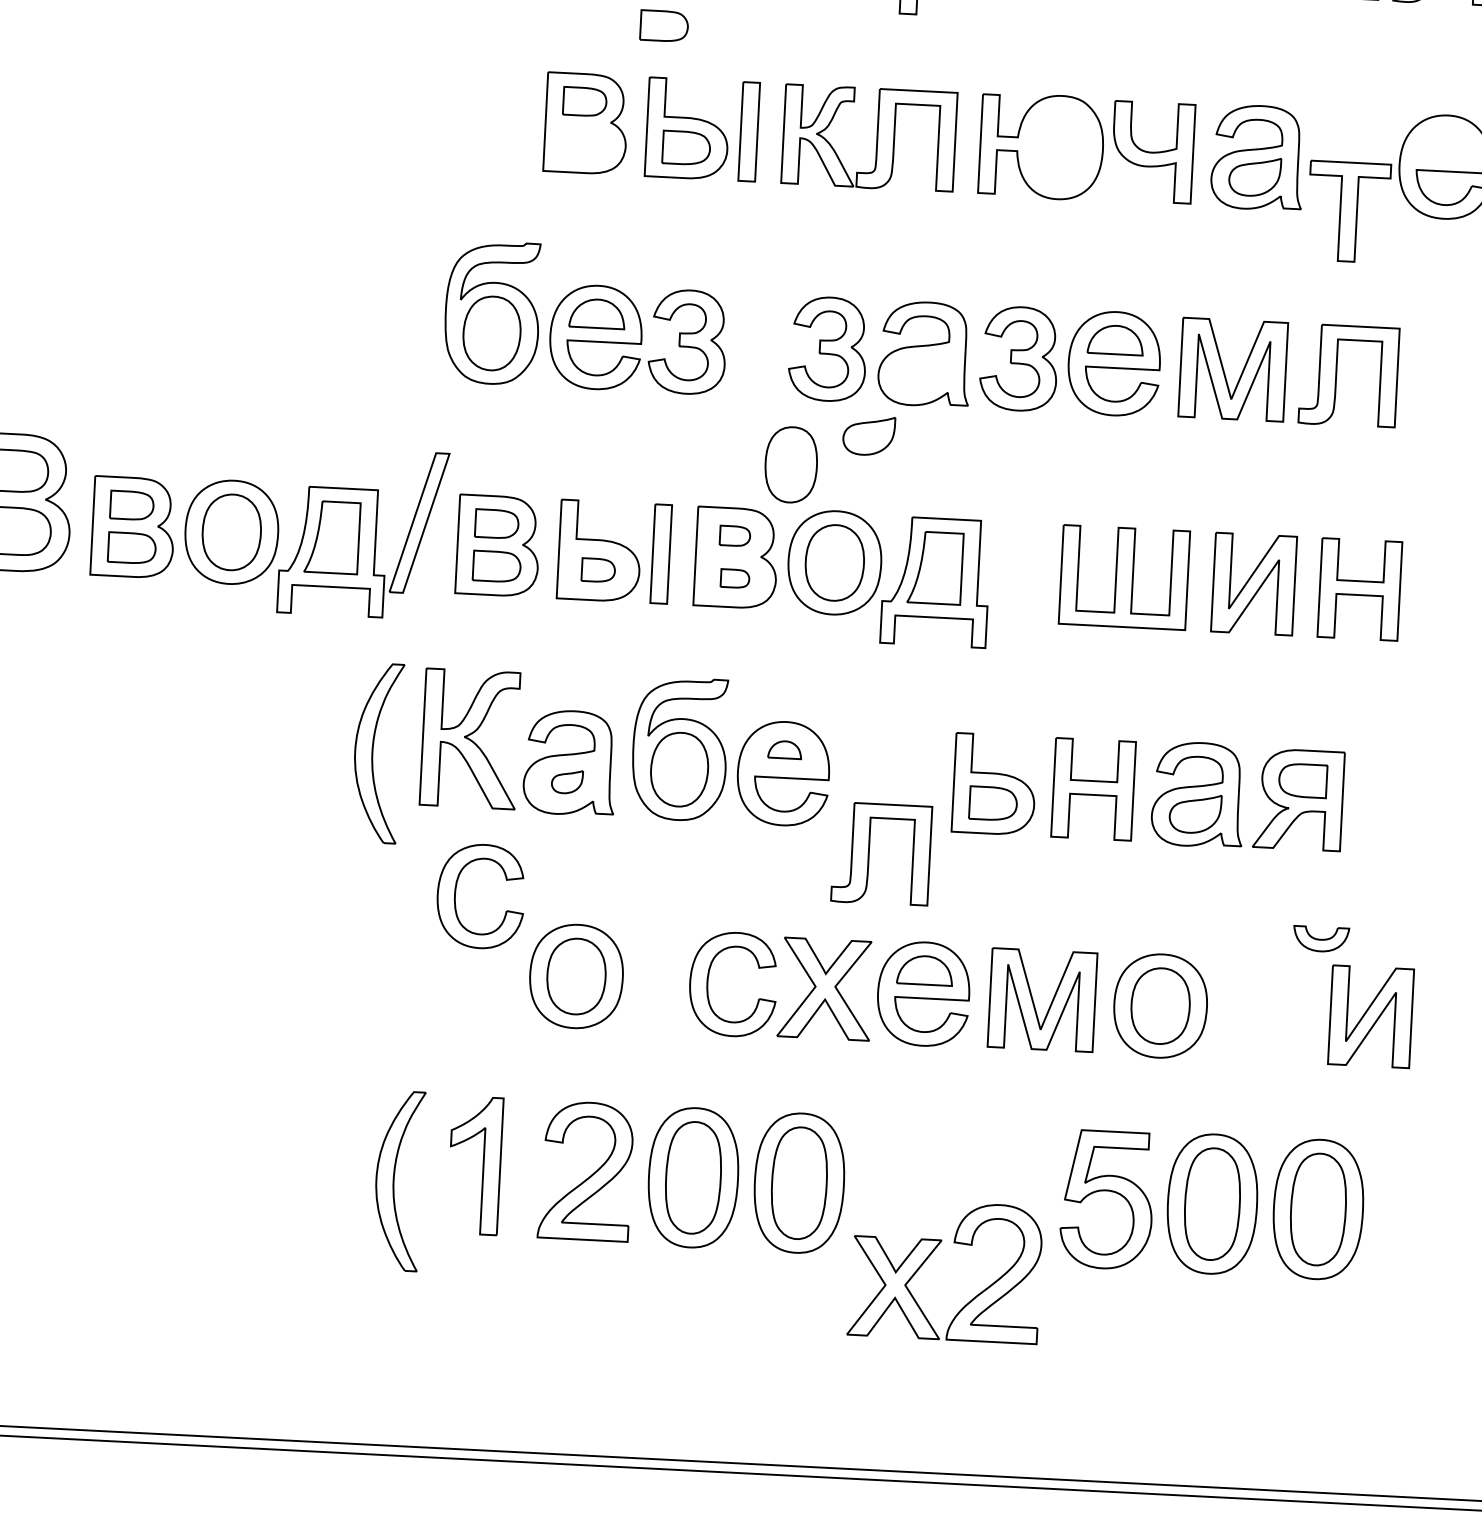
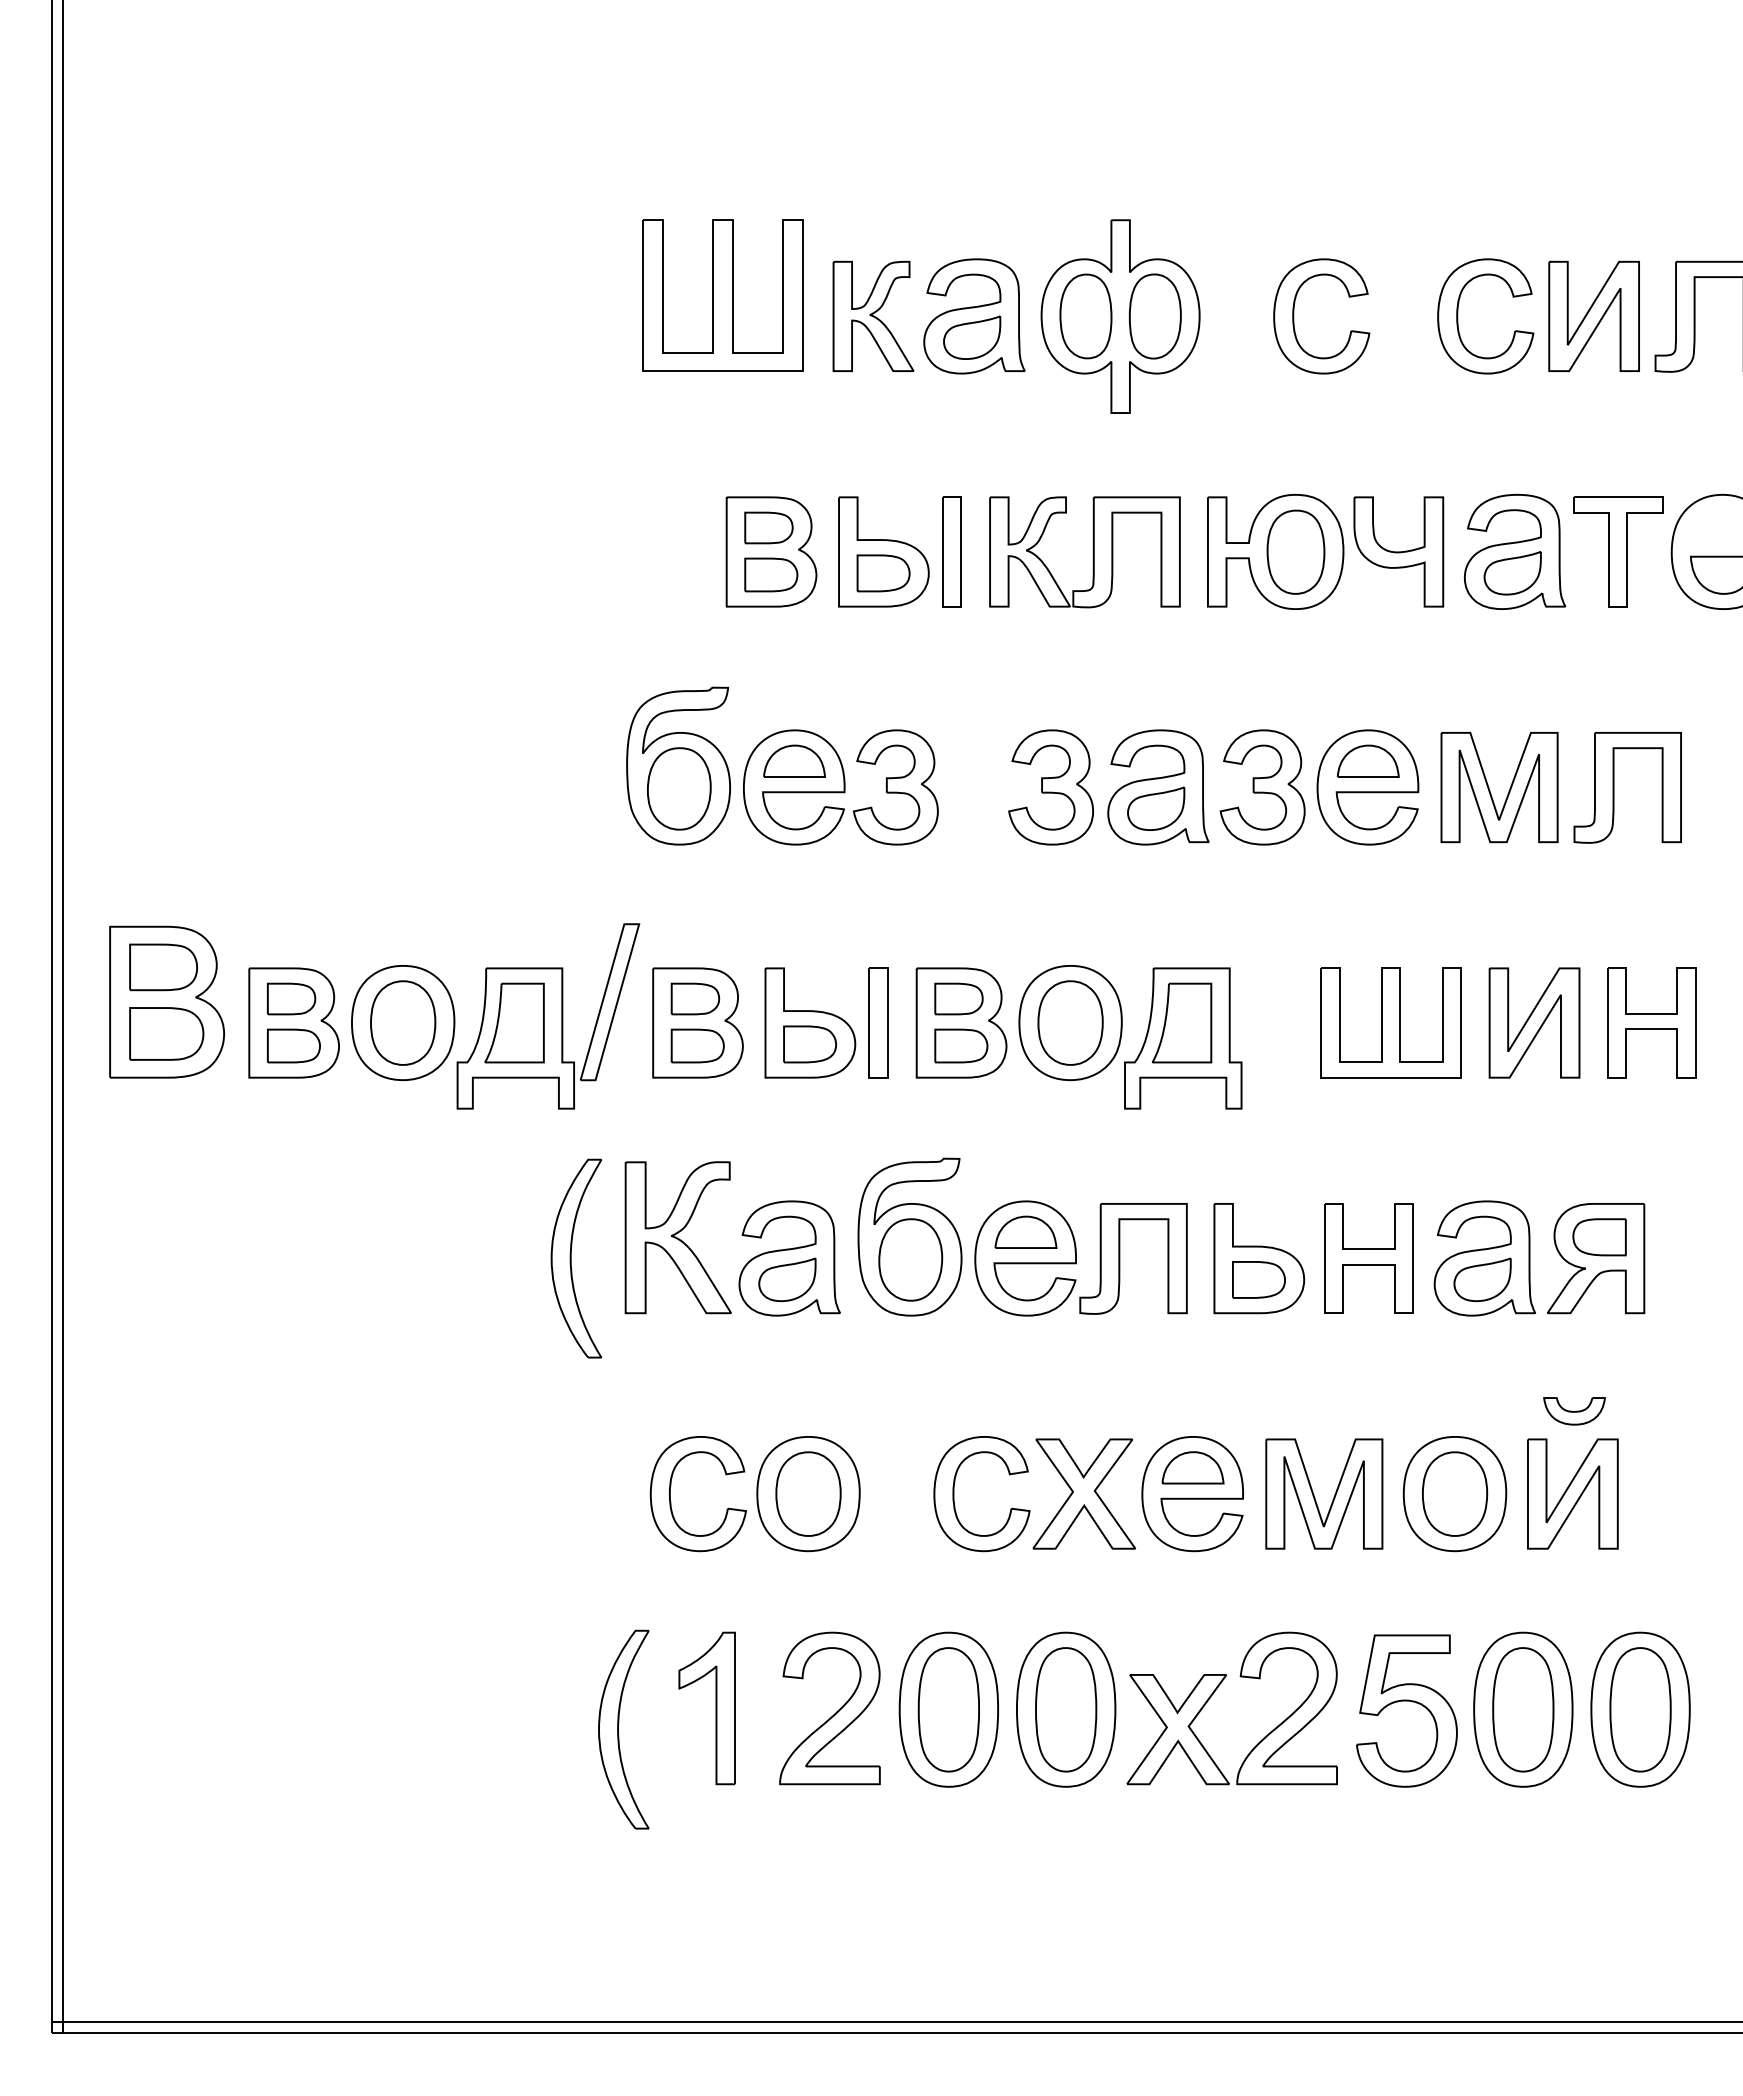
part: (664, 25) -> (771, 574), moved
part: (1348, 211) -> (1618, 551), moved
part: (869, 435) -> (1156, 808), moved
part: (790, 464) -> (1295, 551), moved
part: (734, 535) -> (958, 998), size x1.43
part: (597, 570) -> (809, 1044), size x1.43
part: (735, 578) -> (961, 1045), size x1.67
part: (784, 749) -> (1025, 1231), size x1.67
part: (567, 781) -> (787, 1279), size x1.67
part: (869, 853) -> (1120, 1258), moved
part: (456, 901) -> (671, 1501), moved
part: (1321, 939) -> (1574, 1411), moved
part: (1370, 1016) -> (1572, 1493), moved
part: (929, 1257) -> (1213, 1694), moved

